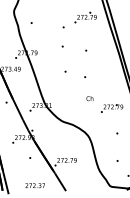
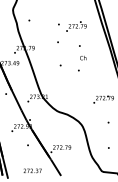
text: (85, 17) -> (76, 26), moved
text: (89, 98) -> (82, 57), moved

